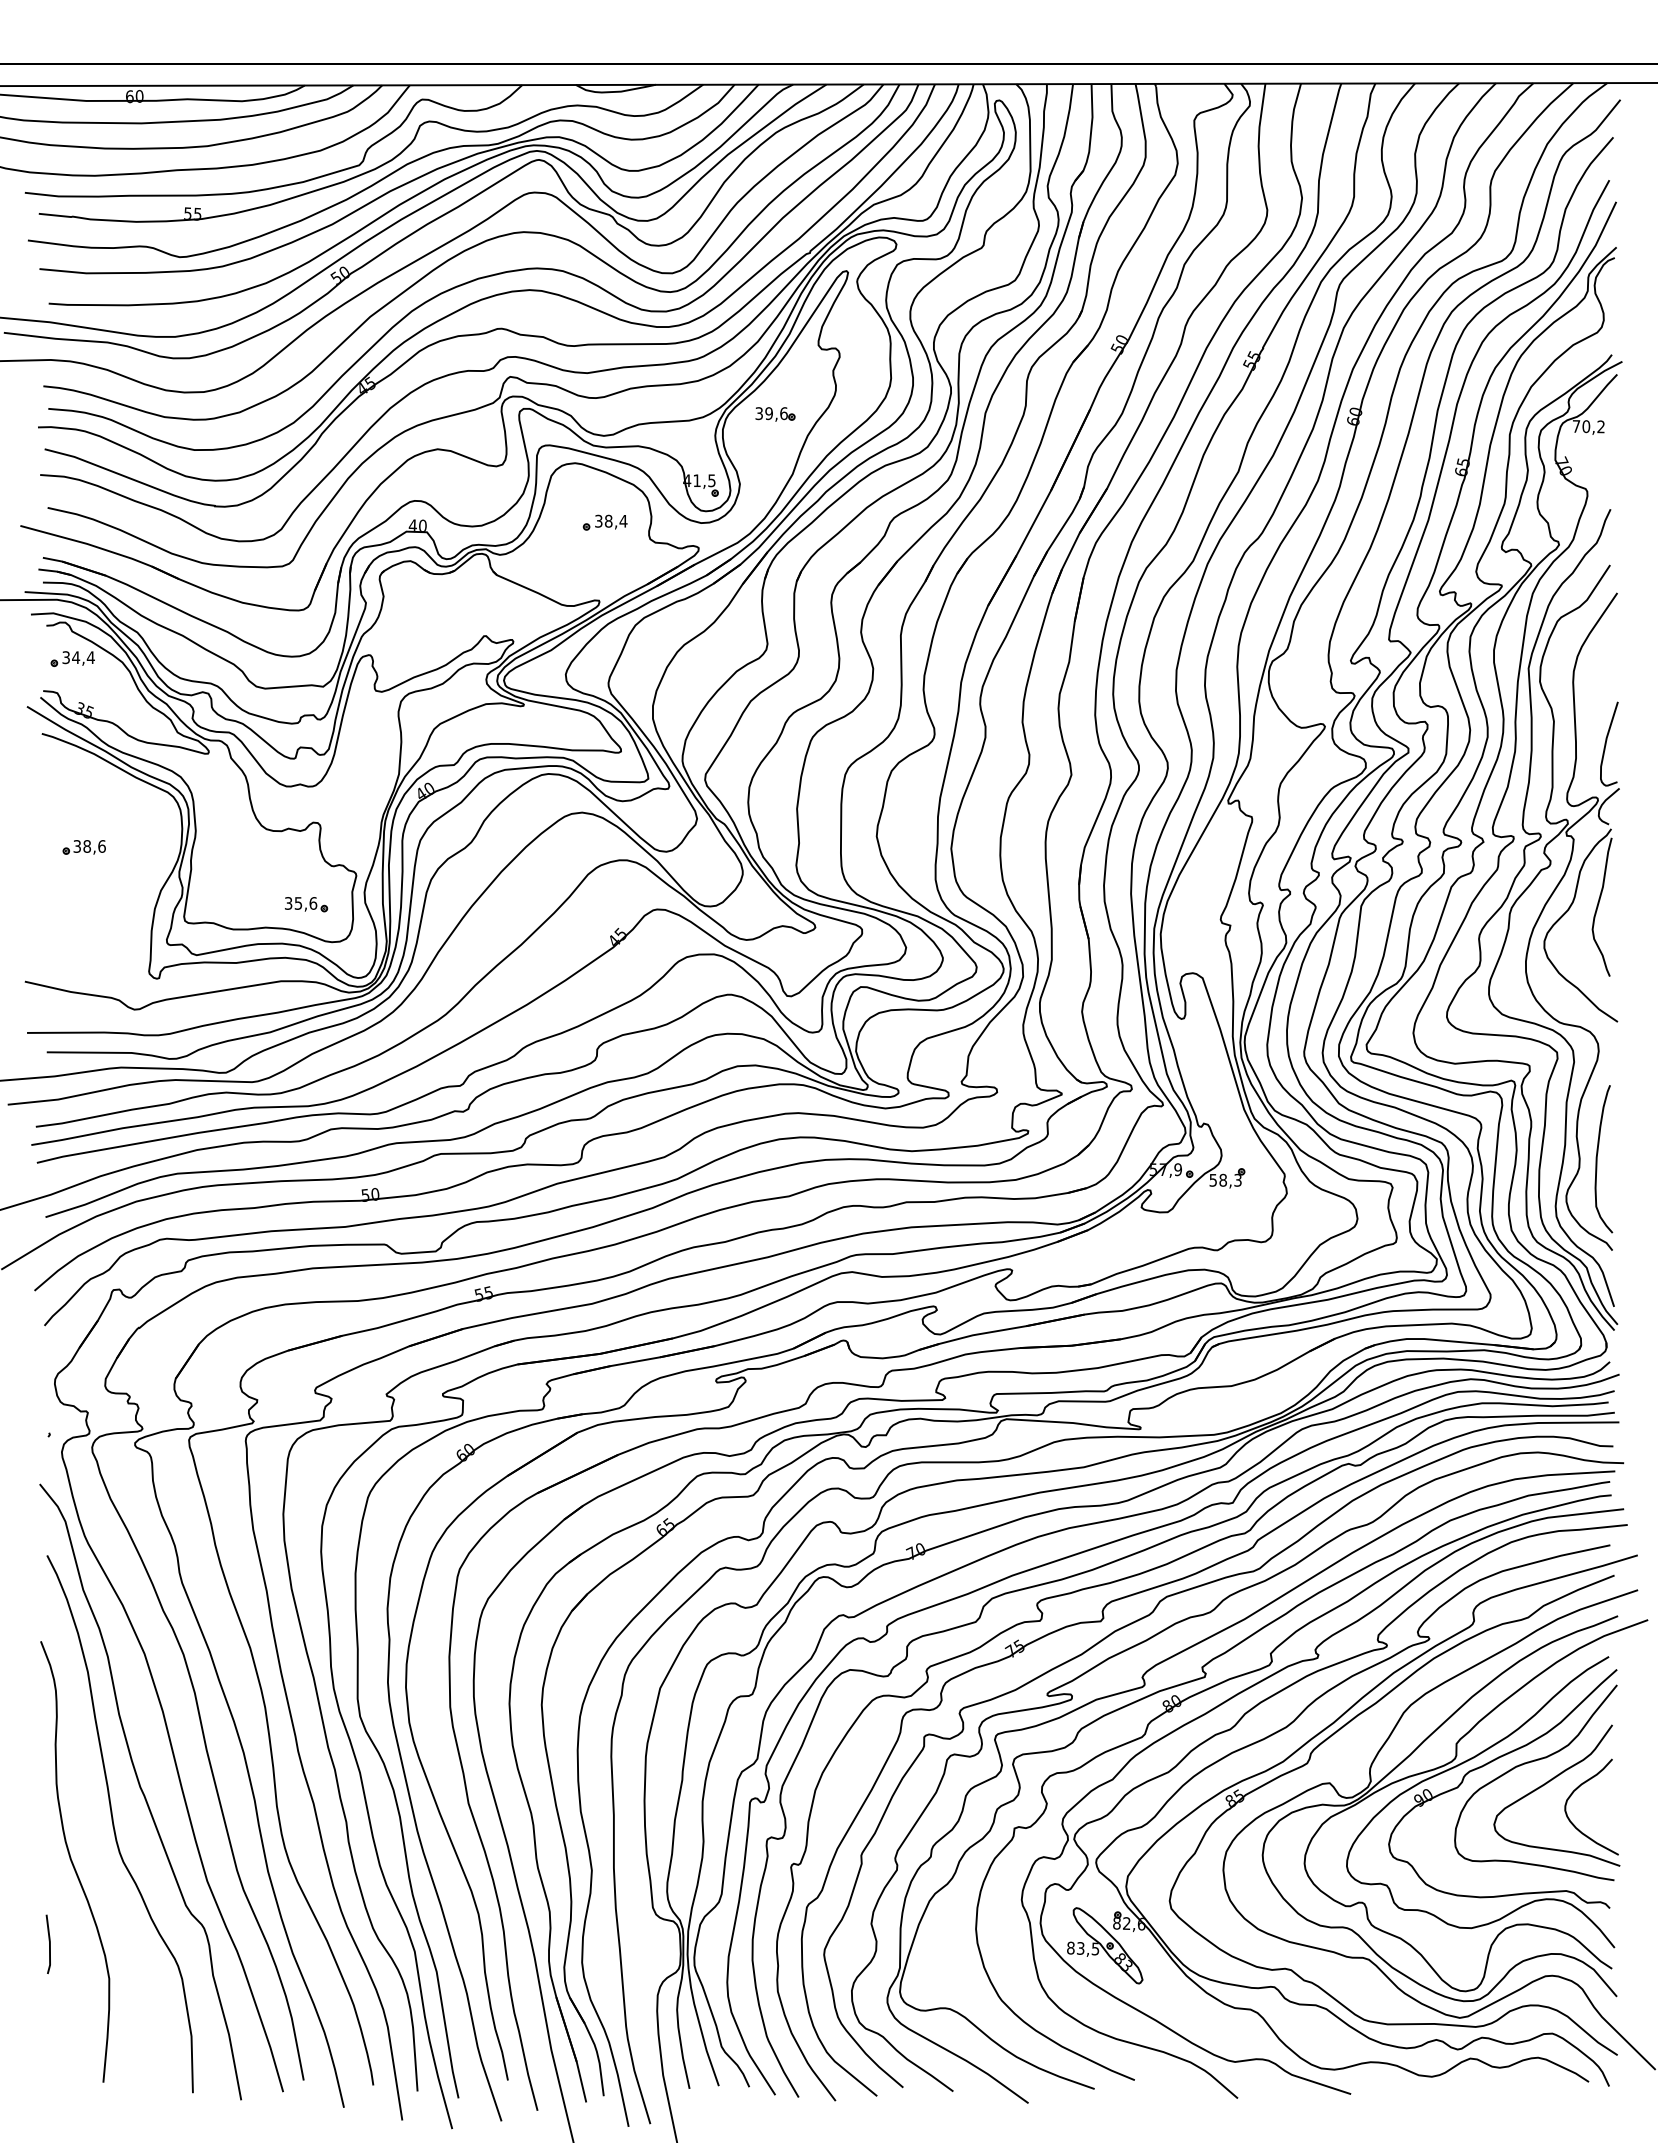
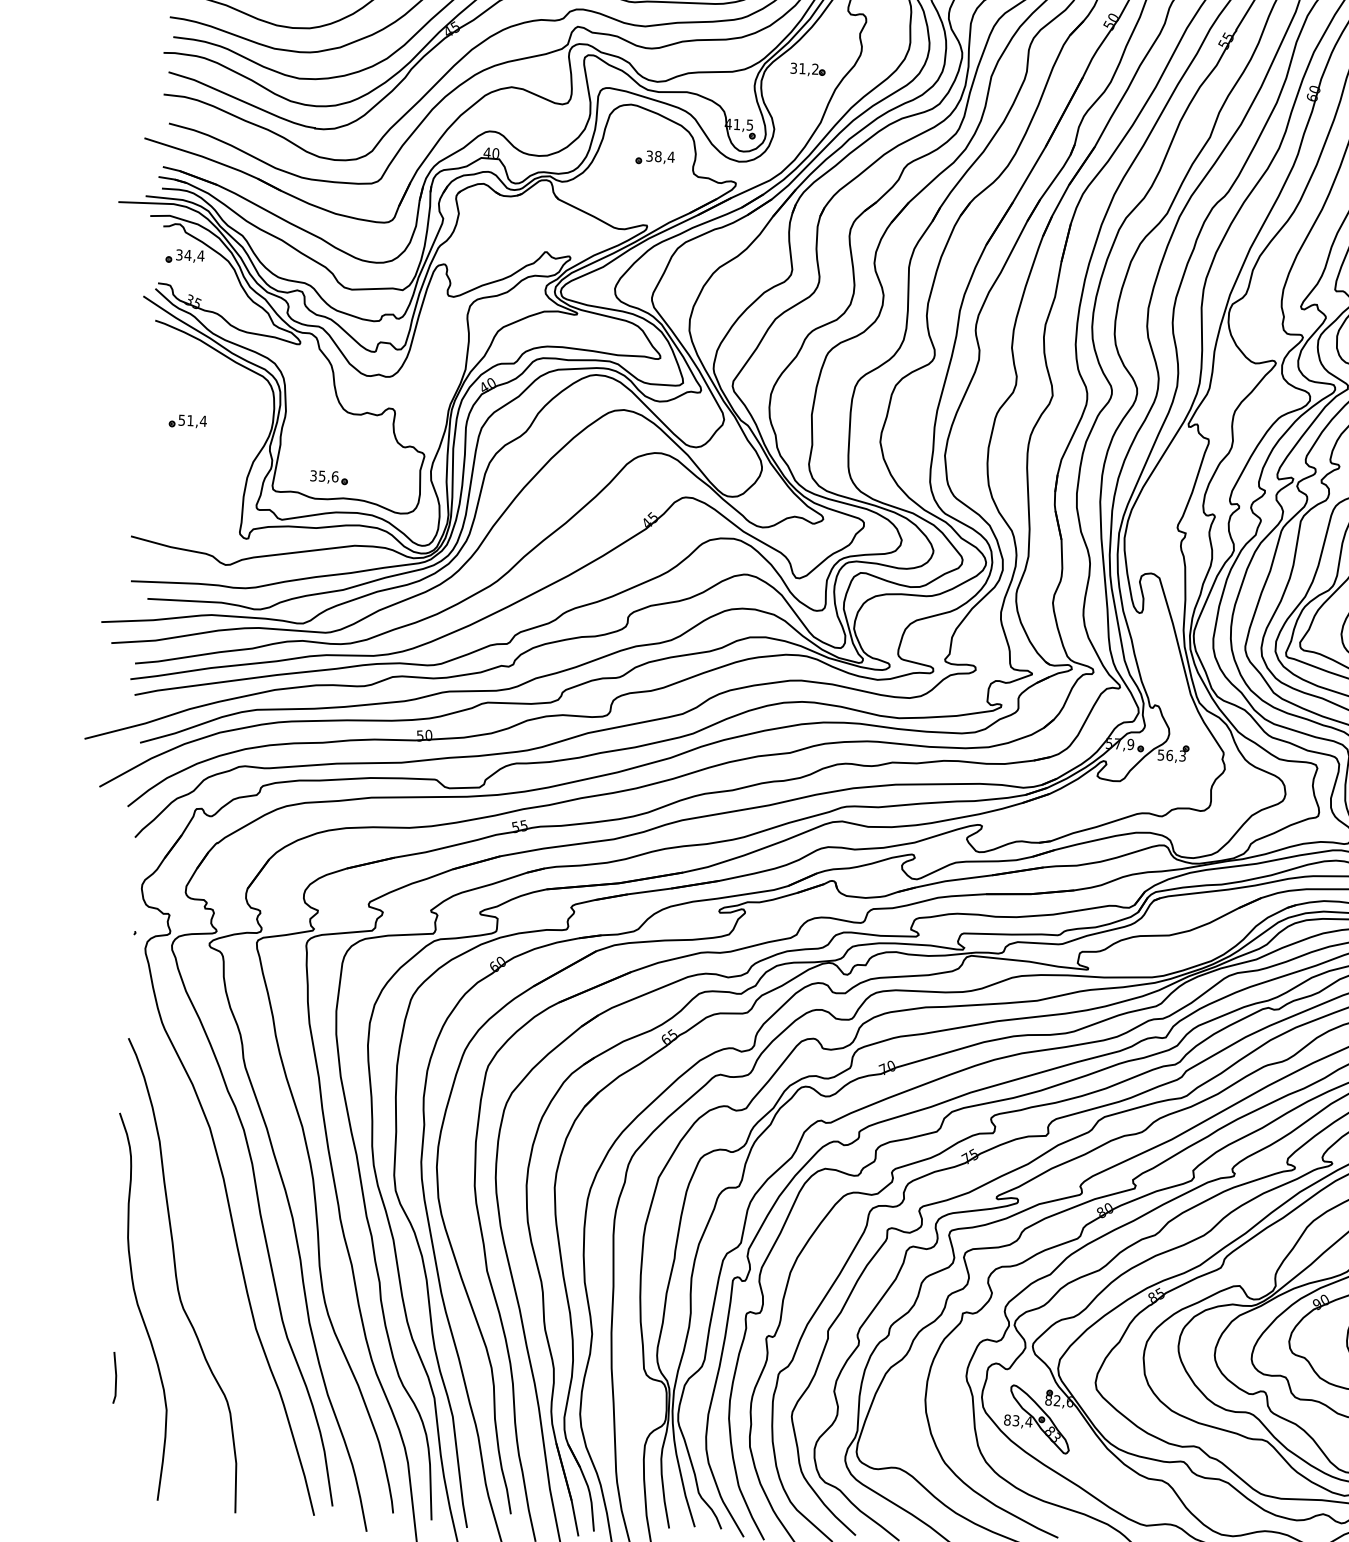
text: (776, 413) -> (808, 68), 39,6 -> 31,2
text: (90, 846) -> (193, 420), 38,6 -> 51,4
part: (306, 904) -> (329, 477), moved
text: (1223, 1179) -> (1170, 754), 58,3 -> 56,3
curve: (140, 1790) -> (201, 1247), removed
text: (1095, 1948) -> (1028, 1421), 83,5 -> 83,4

